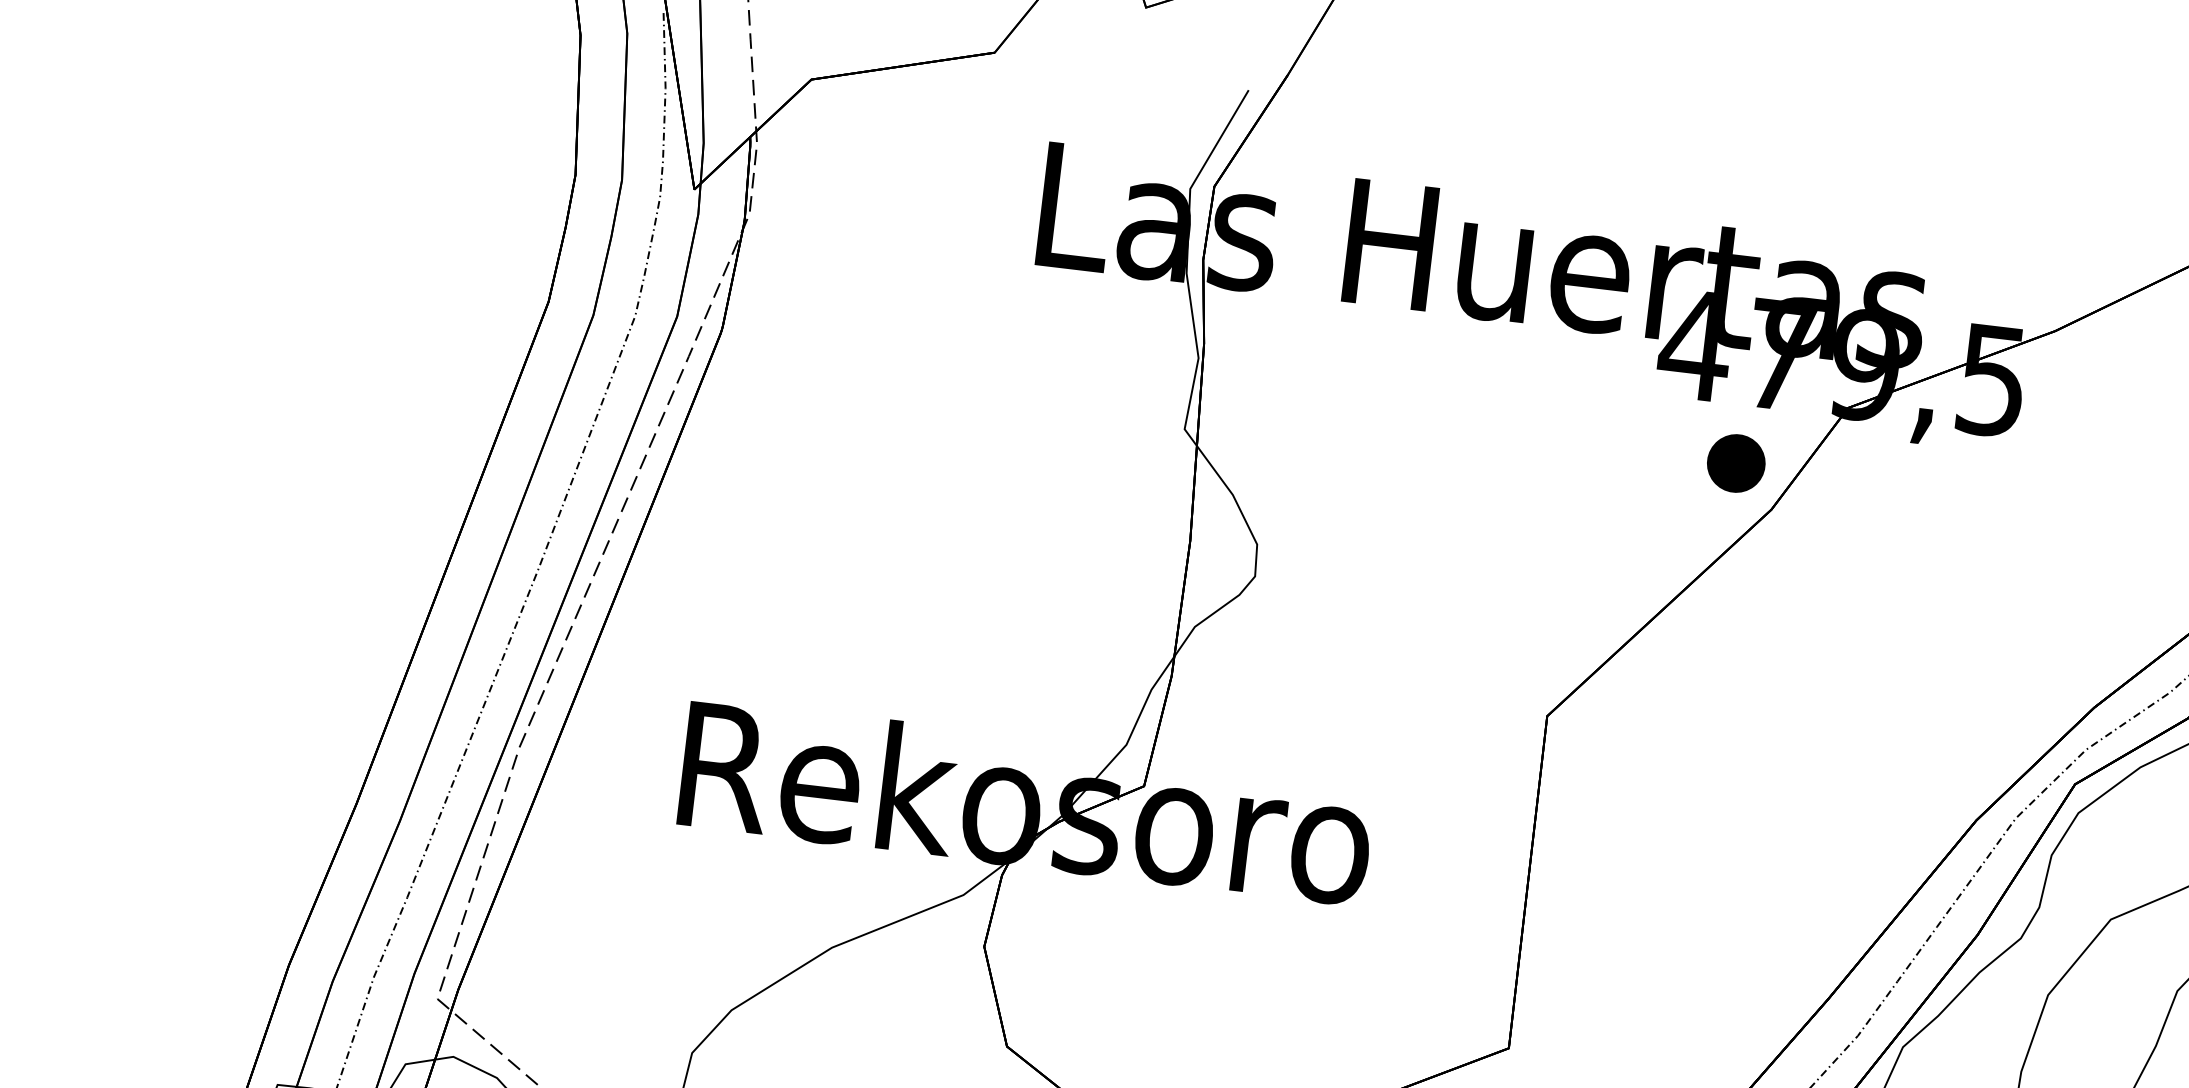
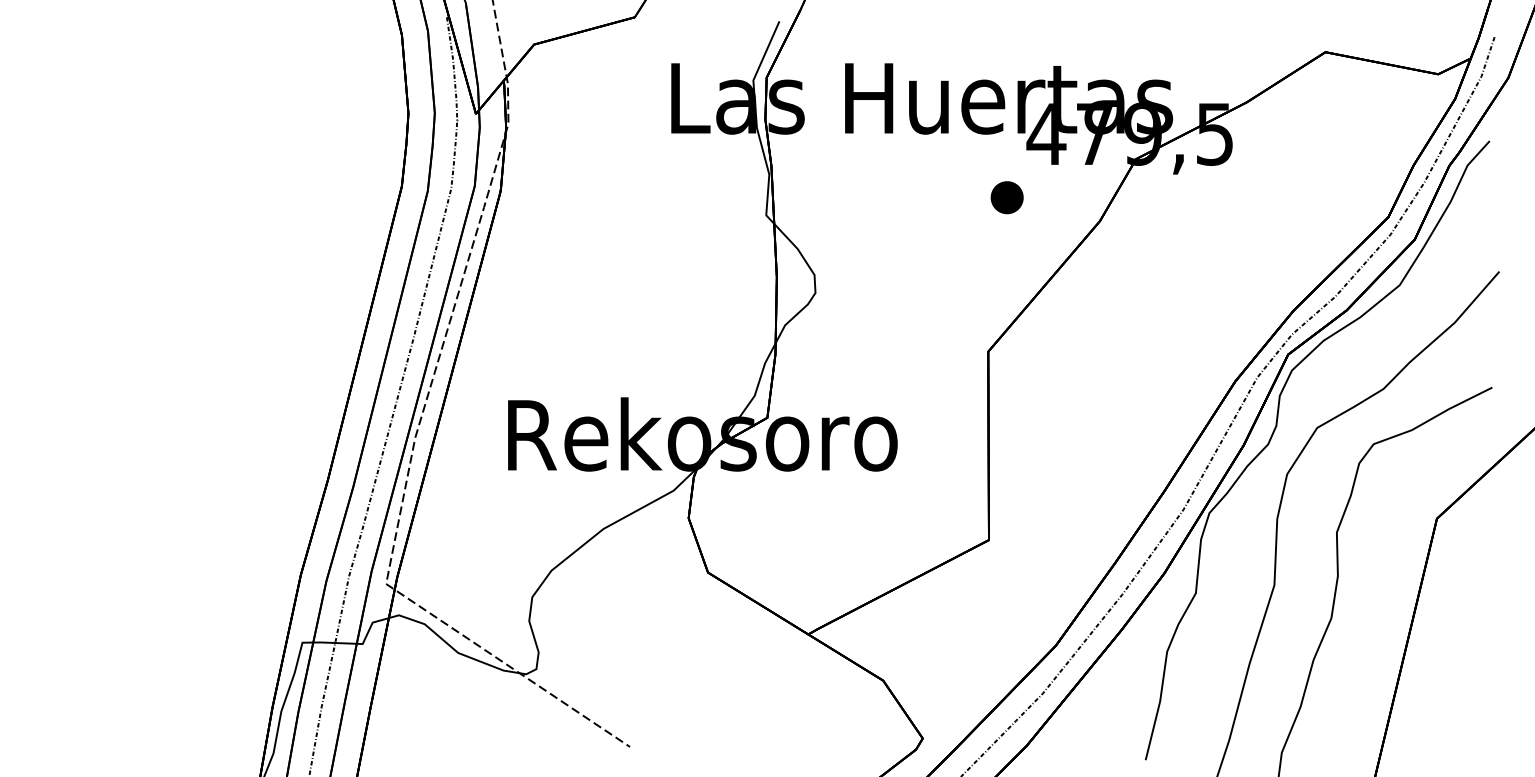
part: (1735, 462) -> (1006, 197), moved

